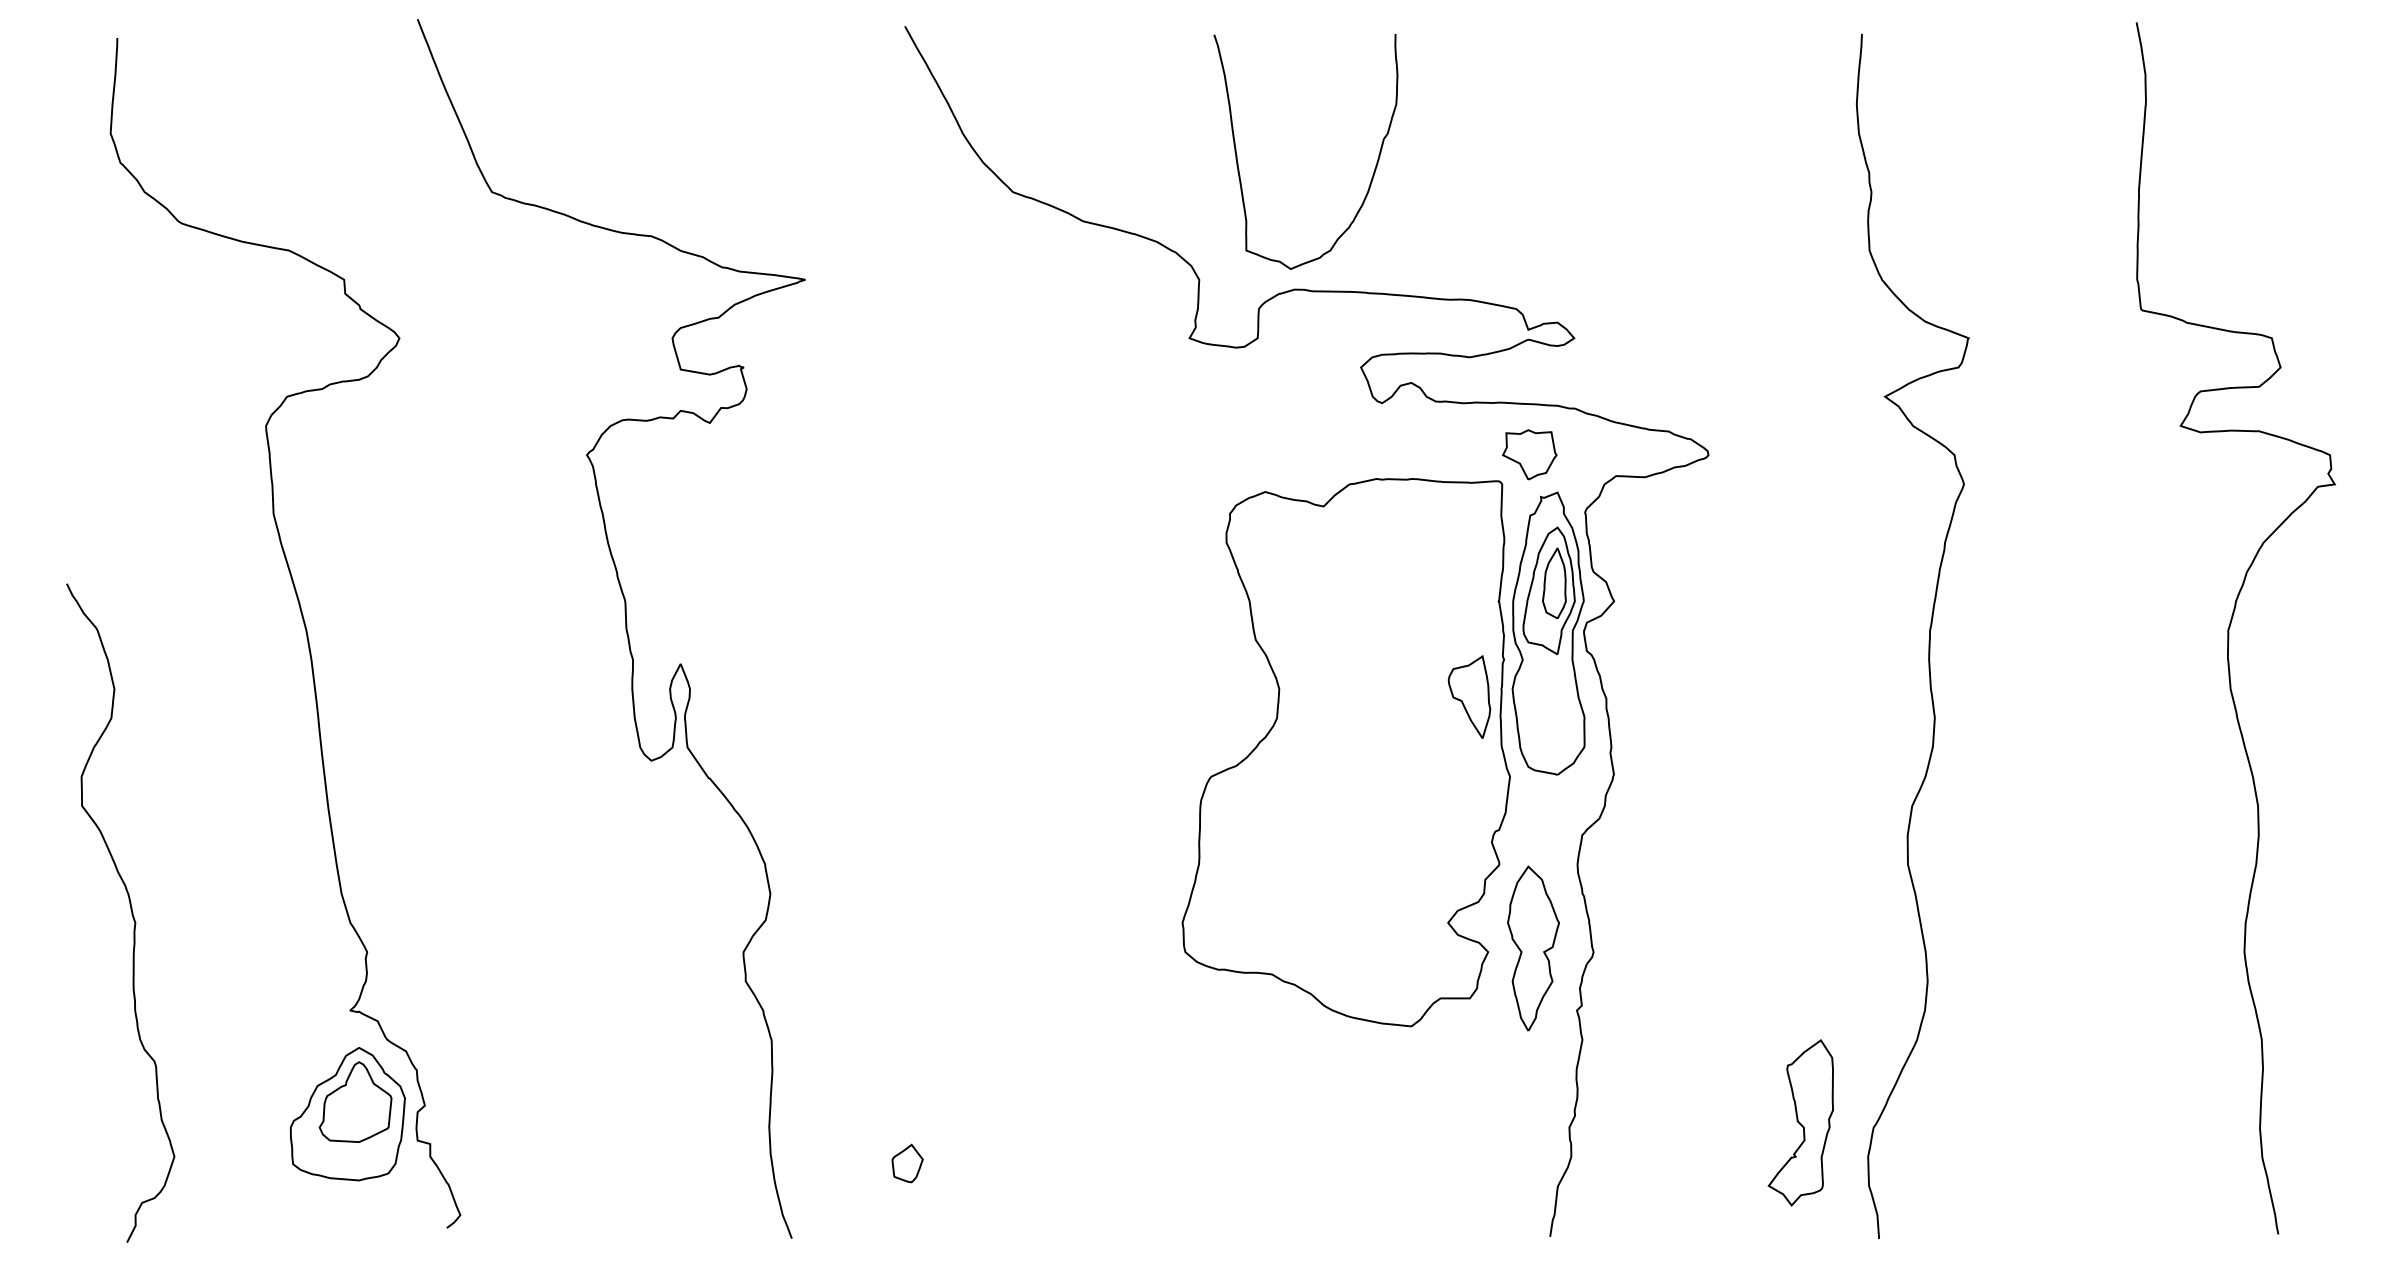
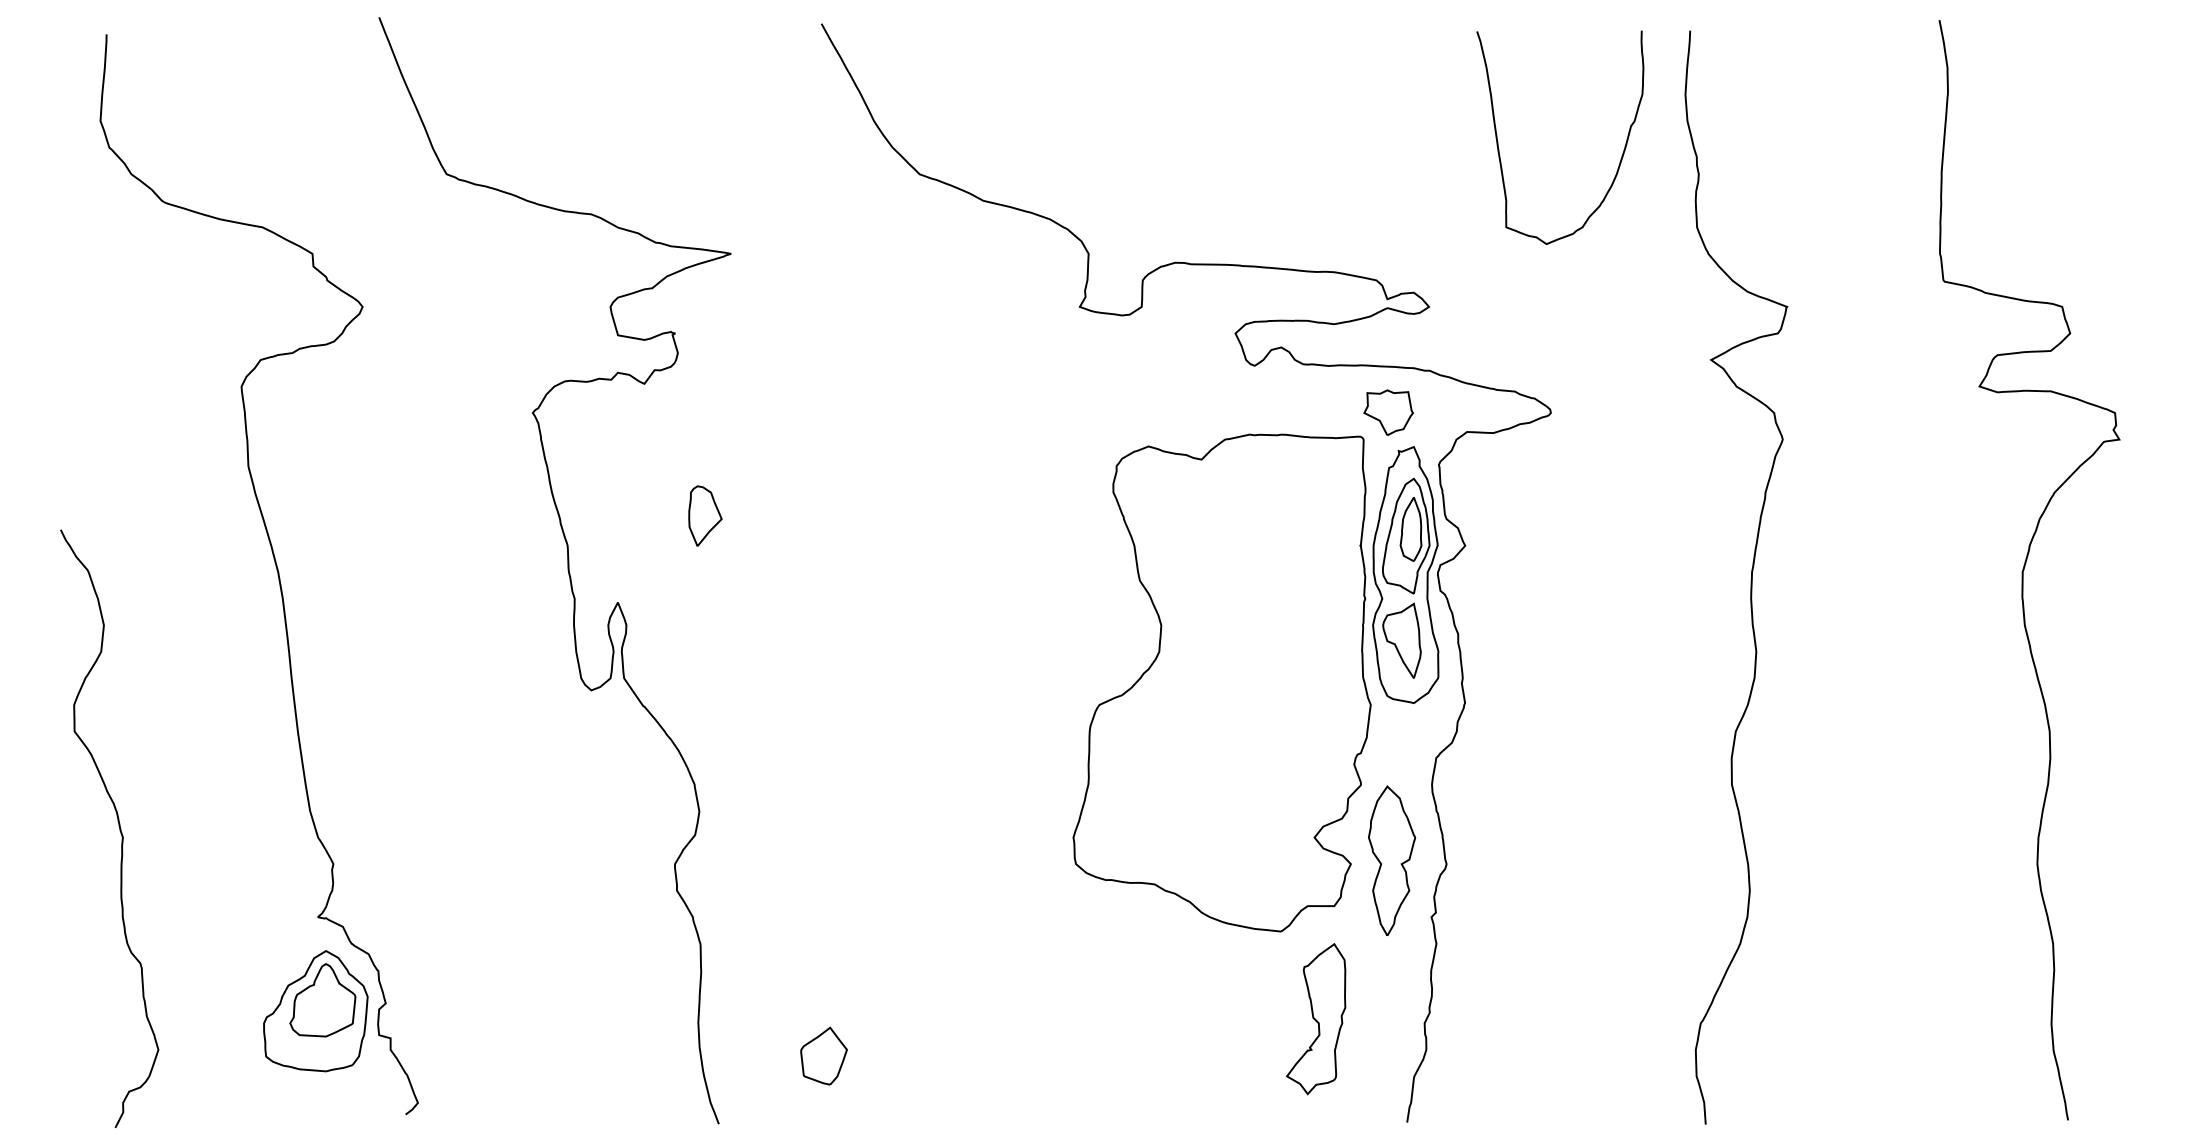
curve: (1238, 162) -> (1499, 147), moved
part: (776, 568) -> (704, 515), added
part: (1469, 696) -> (1402, 640), moved
part: (1800, 1122) -> (1315, 1018), moved
part: (907, 1163) -> (823, 1055), size x1.67

